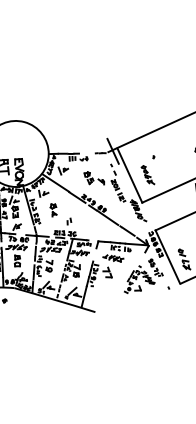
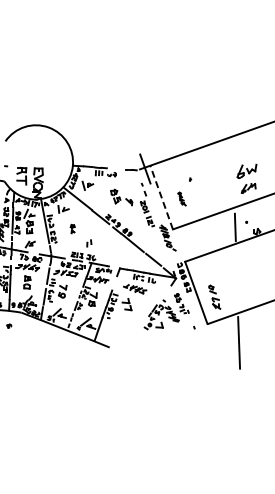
part: (147, 174) -> (181, 198), size x0.6
line: (129, 175) -> (161, 197), solid -> dashed
part: (53, 209) -> (72, 228), size x0.6

